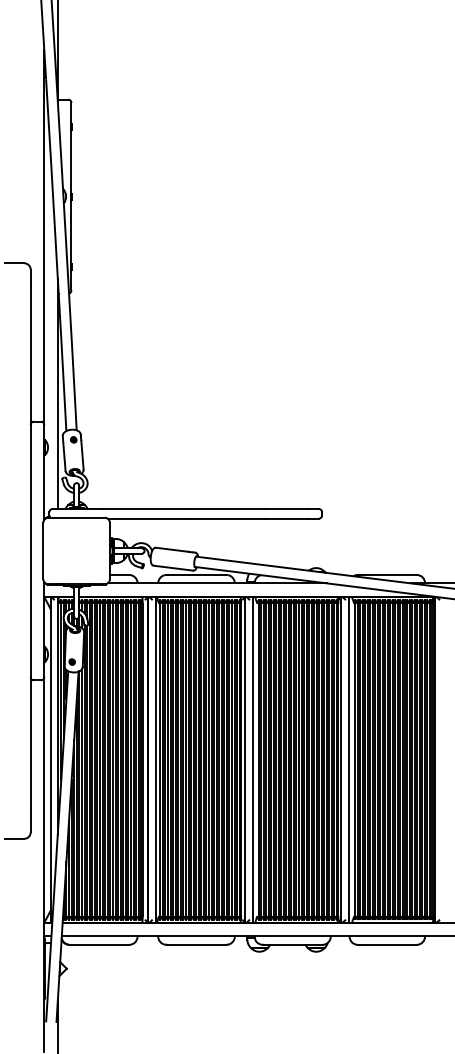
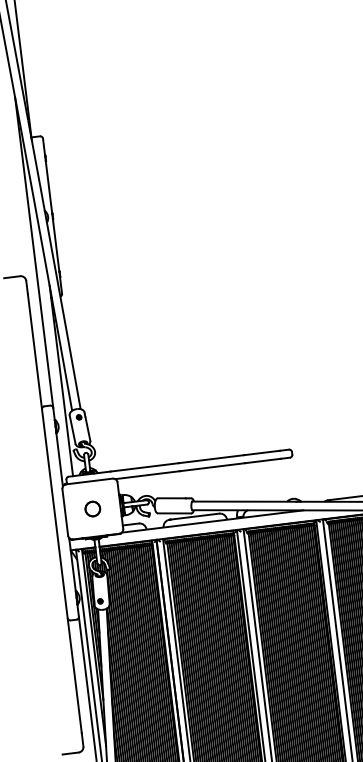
part: (76, 550) -> (92, 508), added

